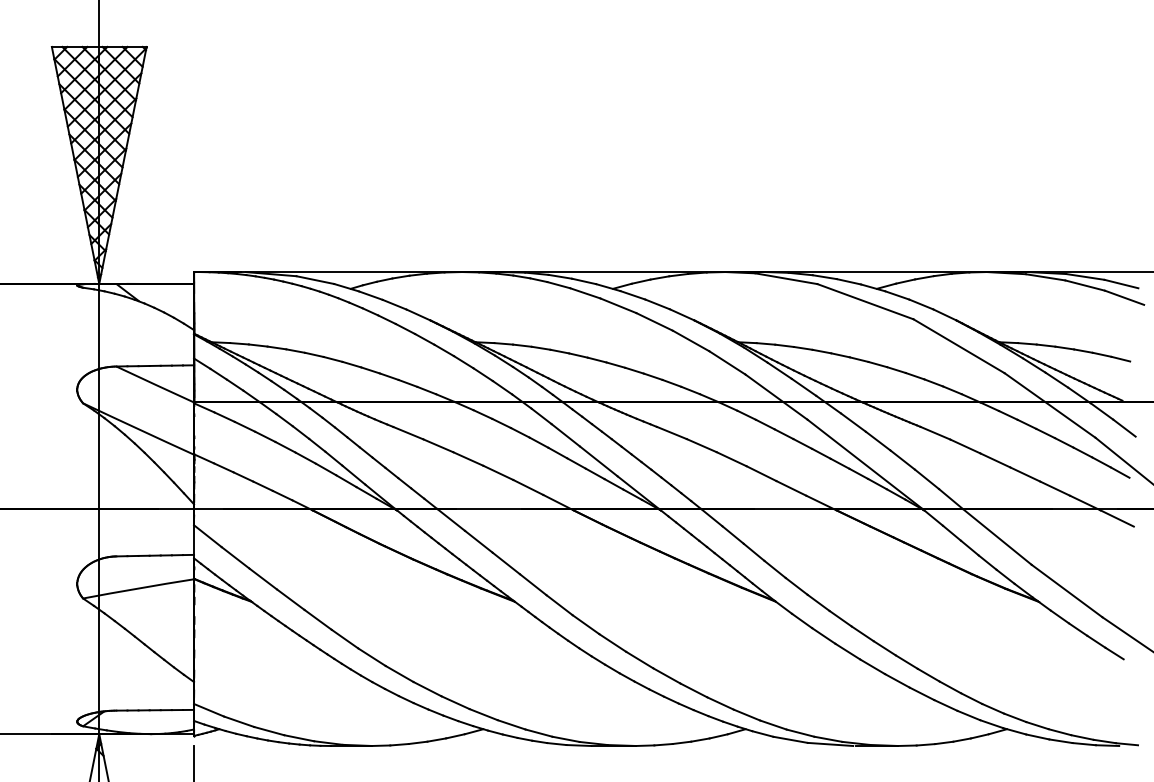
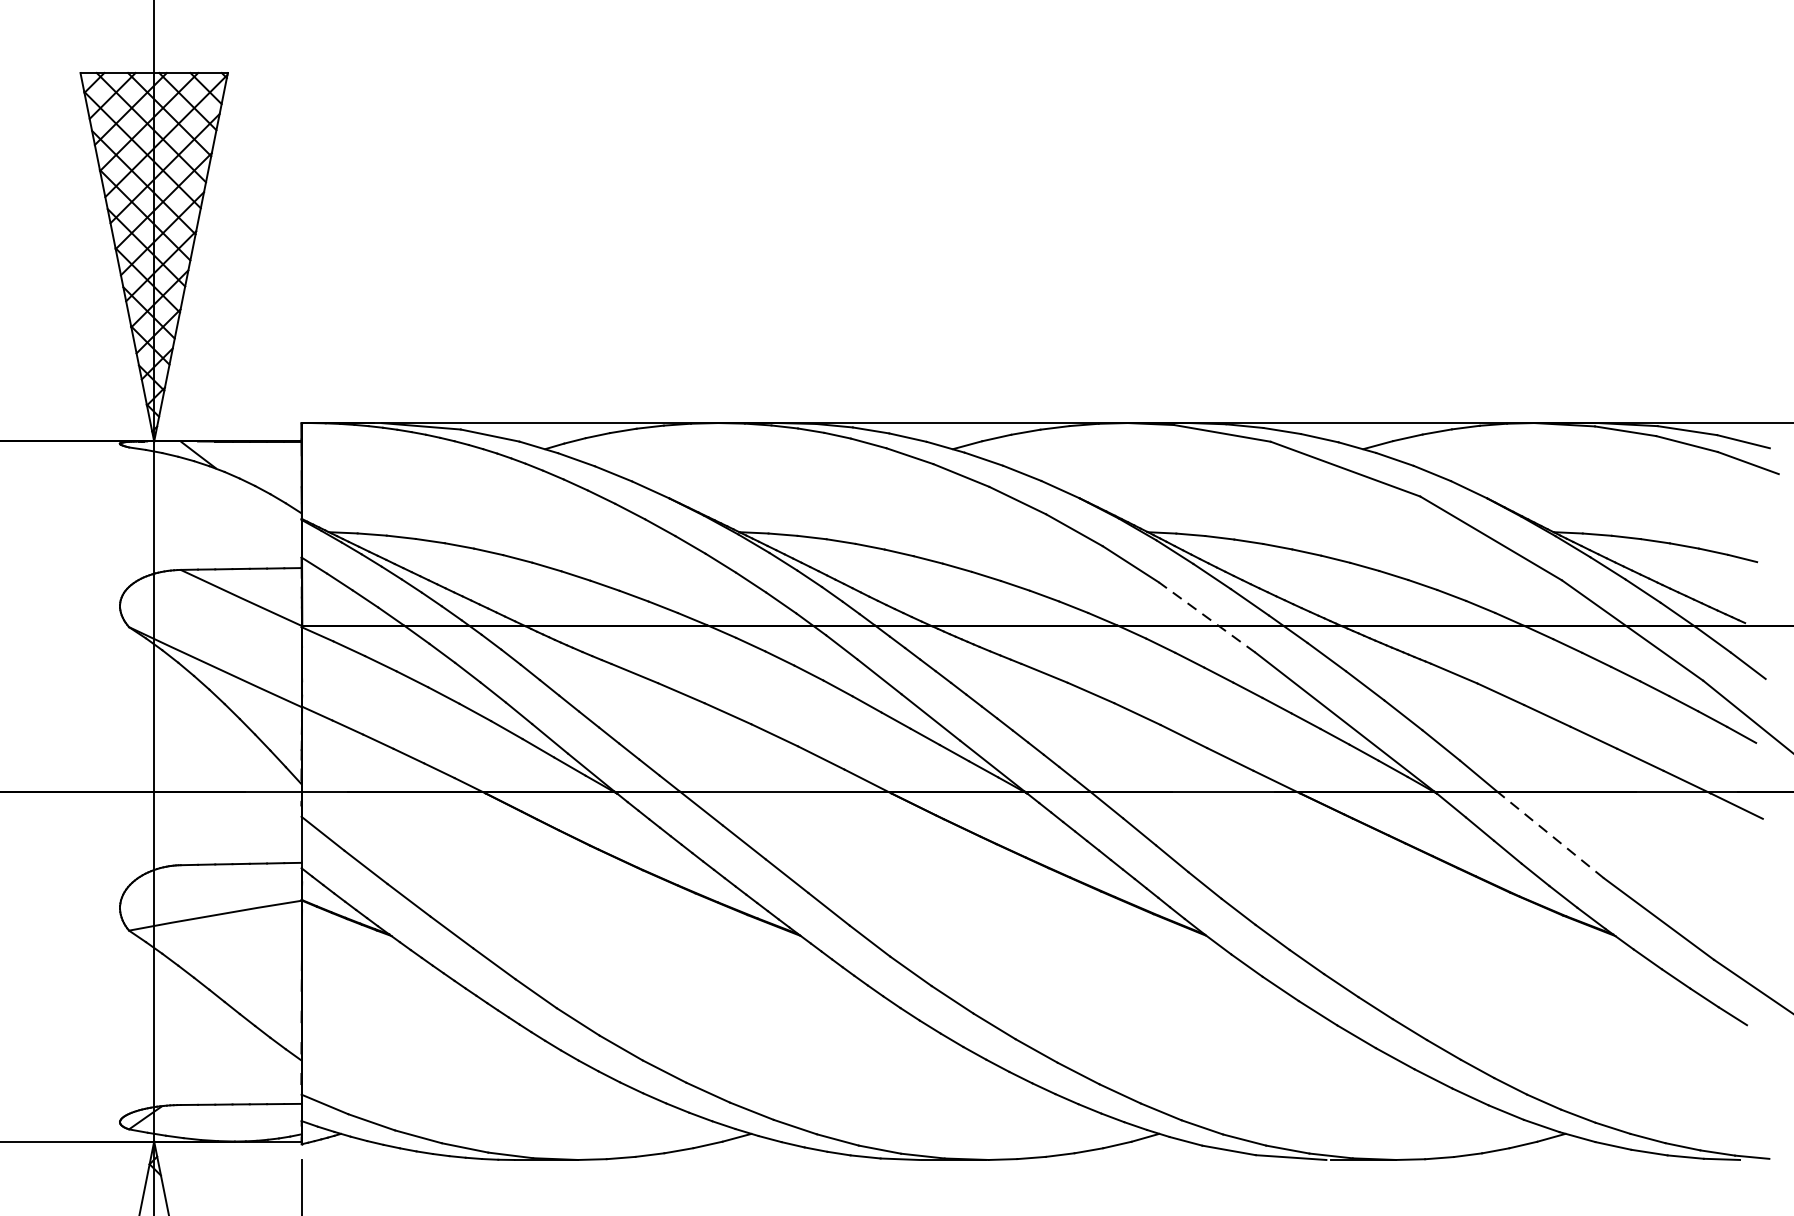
line: (776, 396) -> (1207, 616), solid -> dashed
line: (996, 536) -> (1549, 834), solid -> dashed

